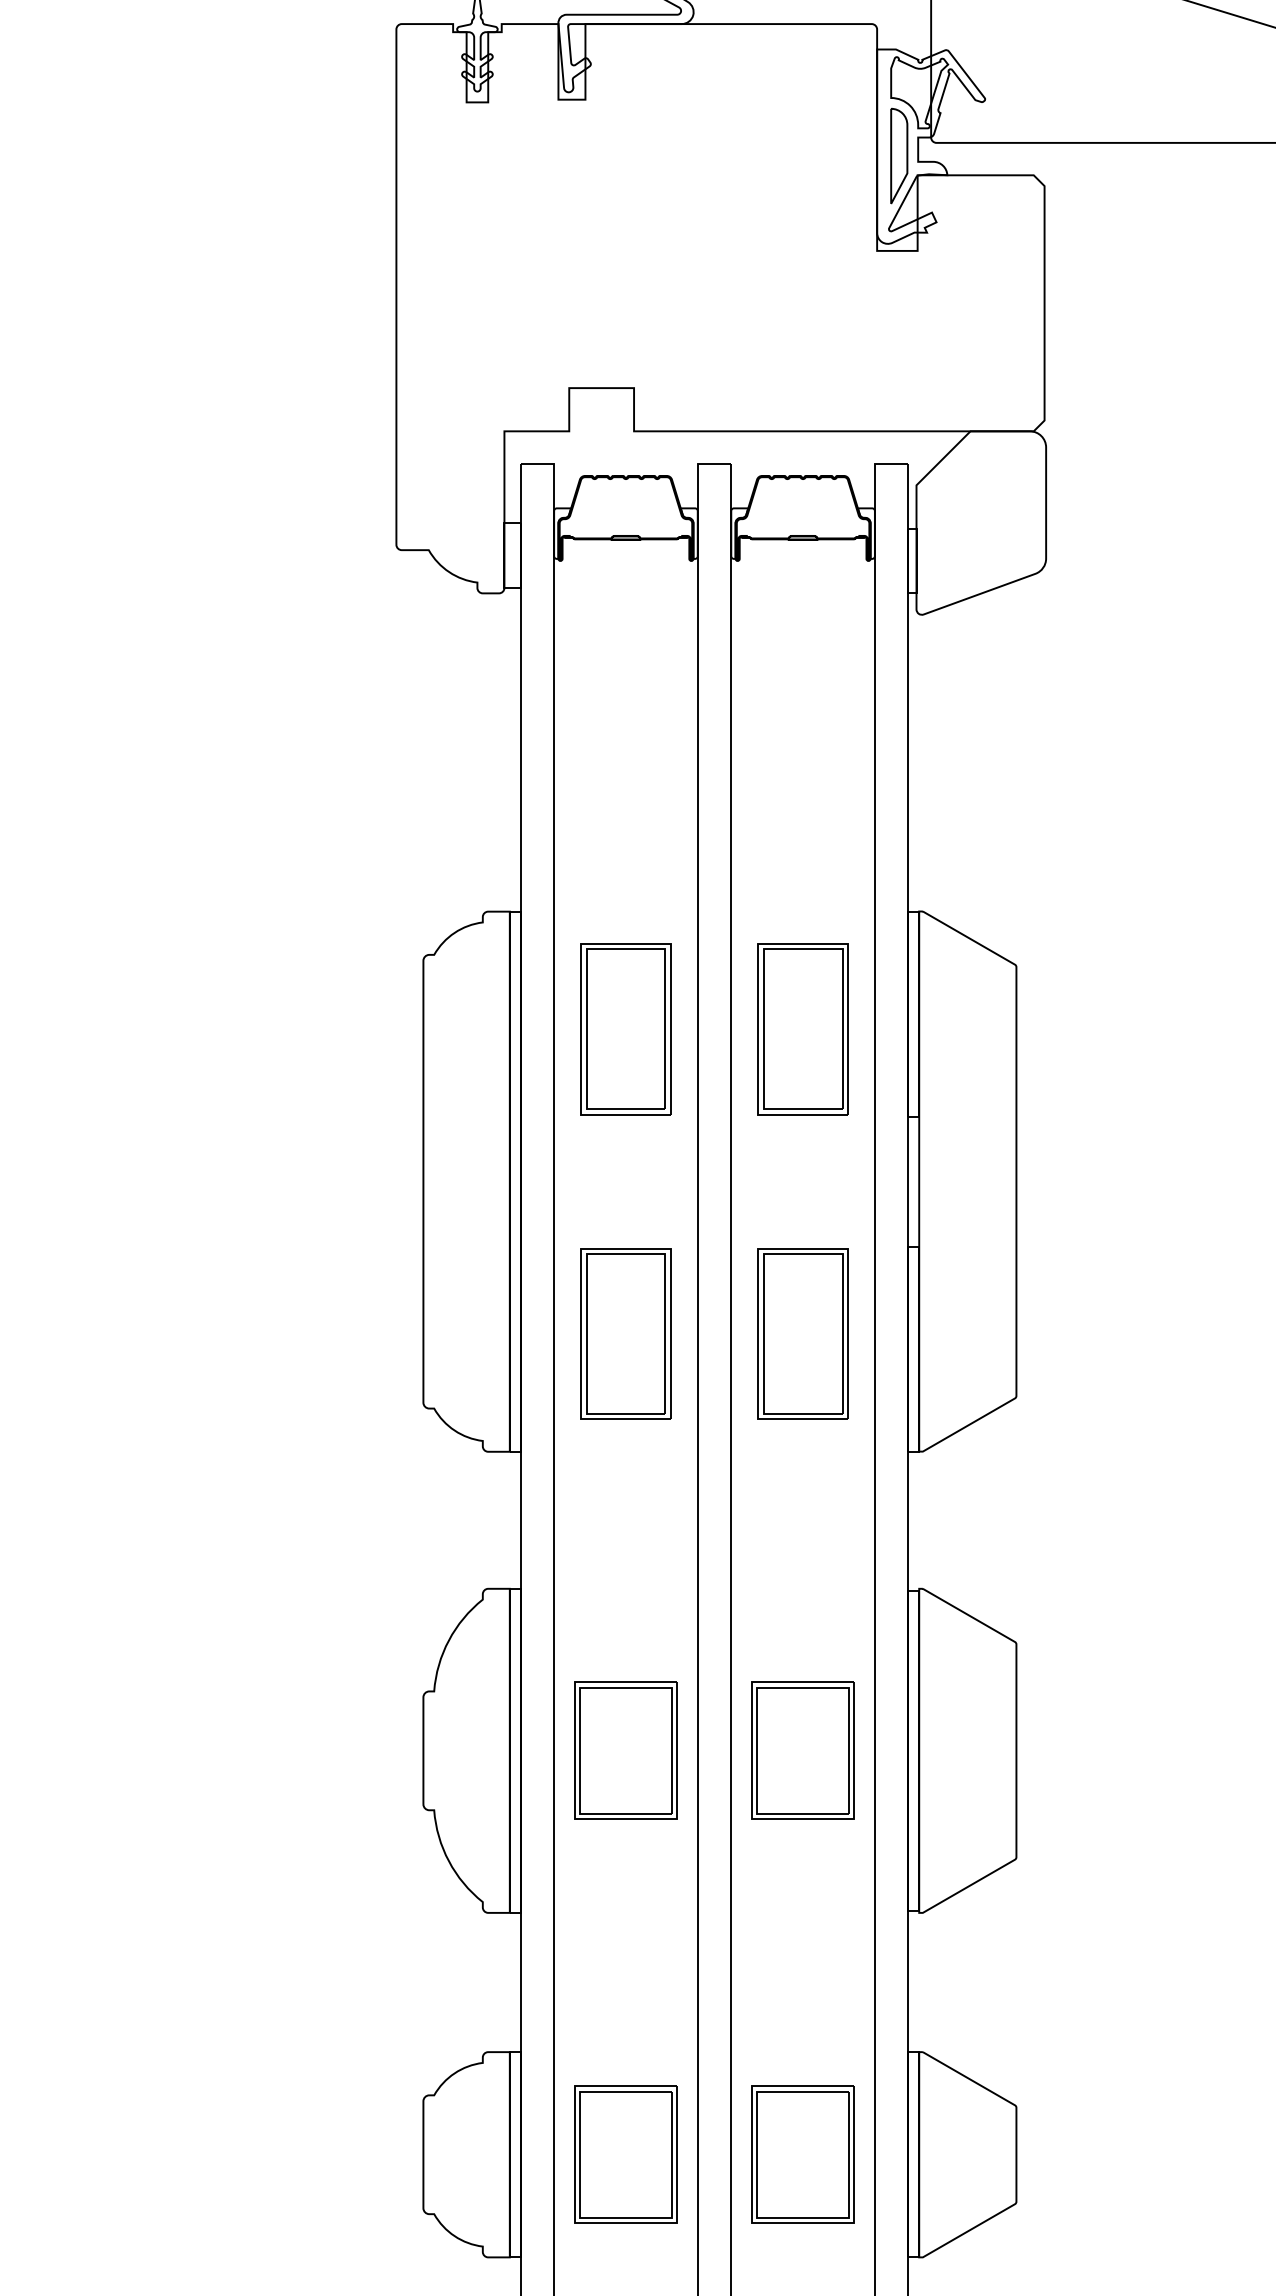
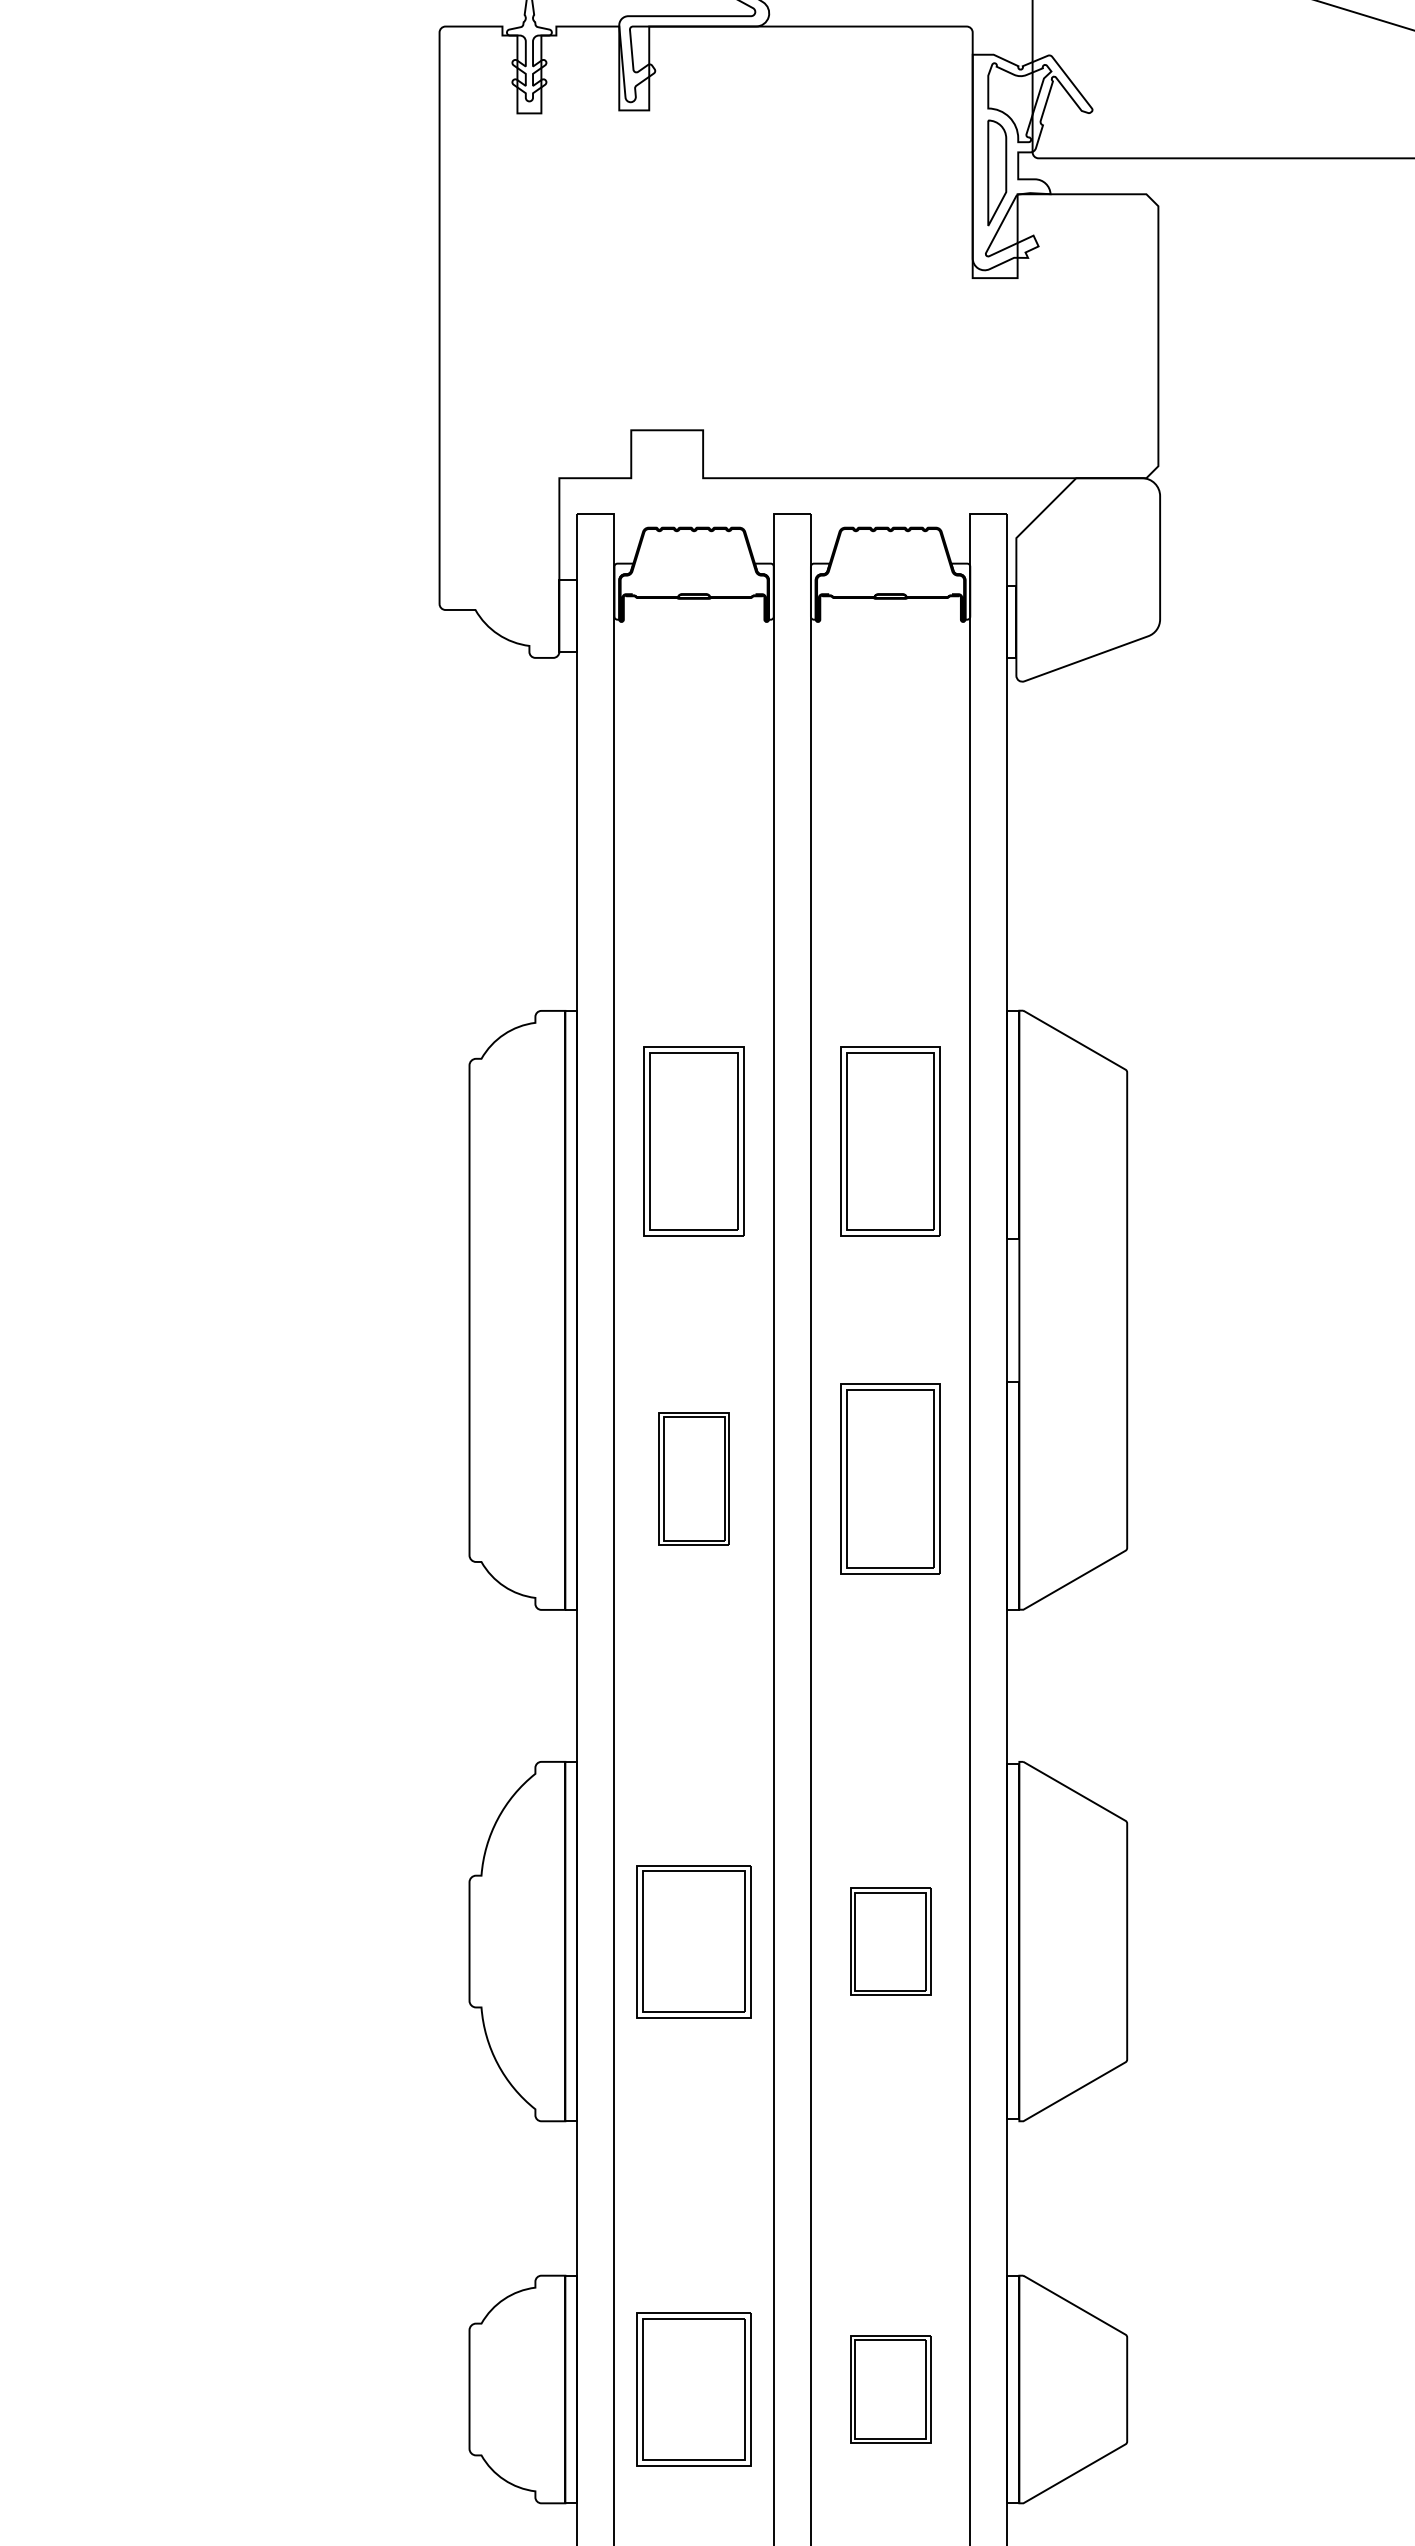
part: (625, 1333) -> (693, 1478), size x0.7
part: (803, 1750) -> (890, 1941), size x0.7
part: (803, 2154) -> (890, 2389), size x0.7

